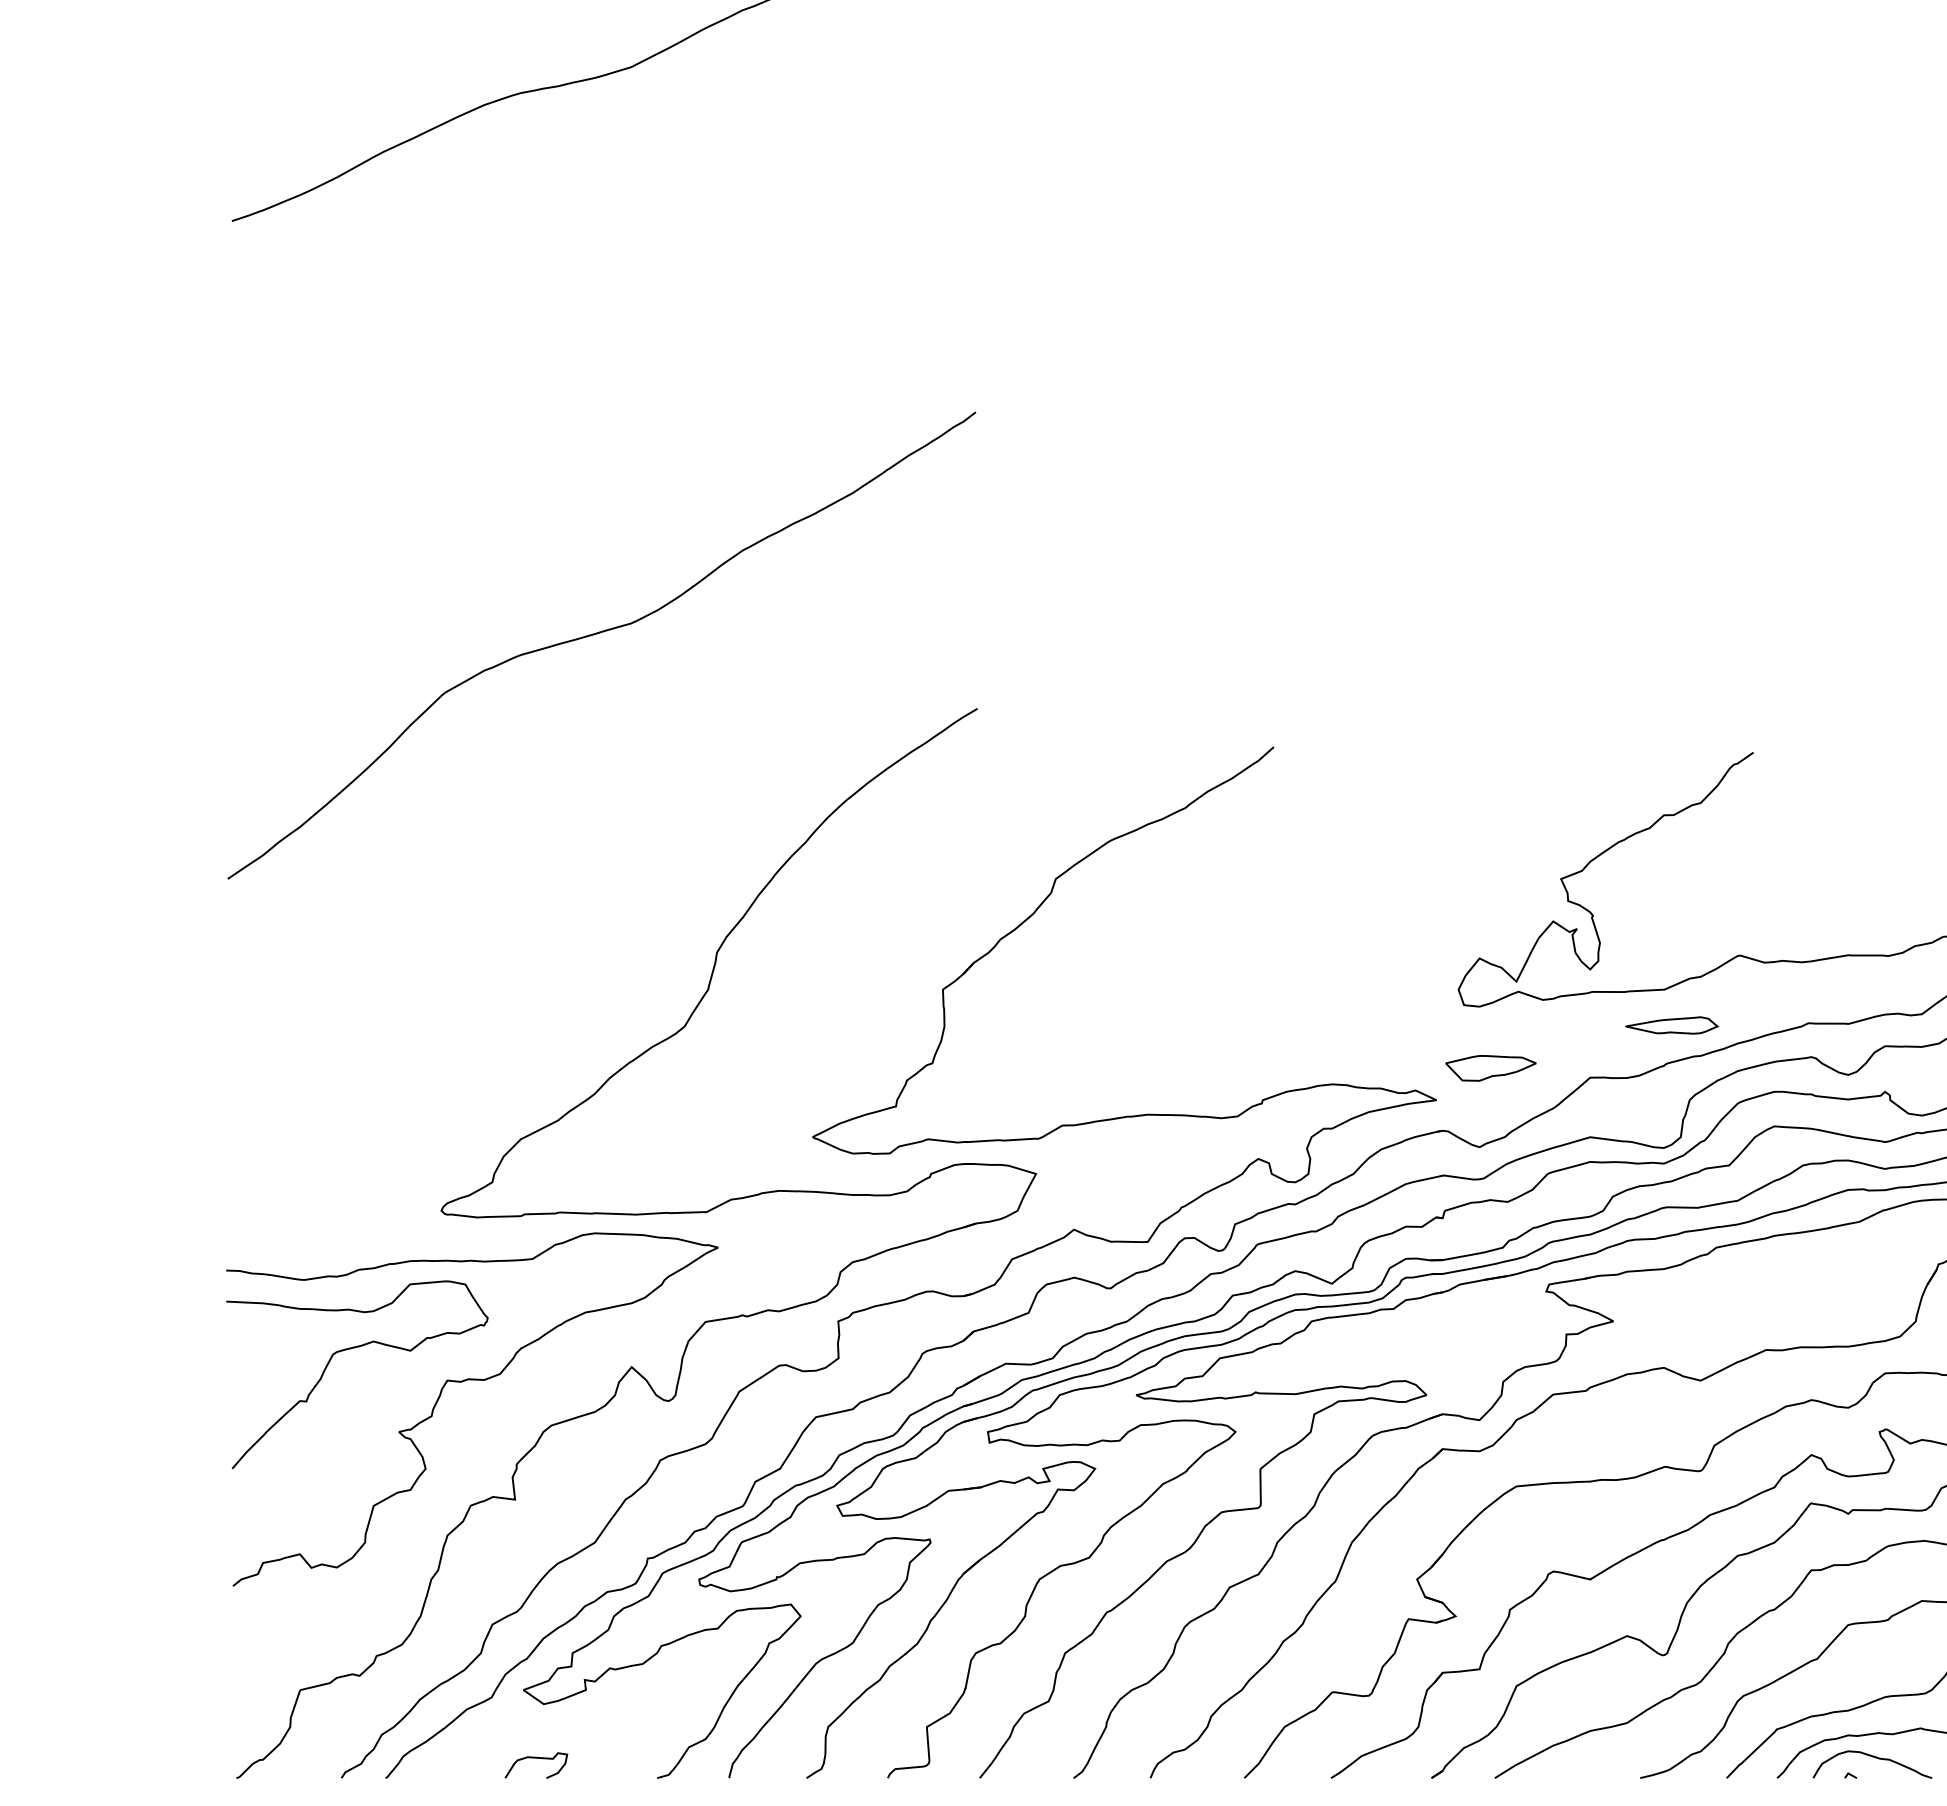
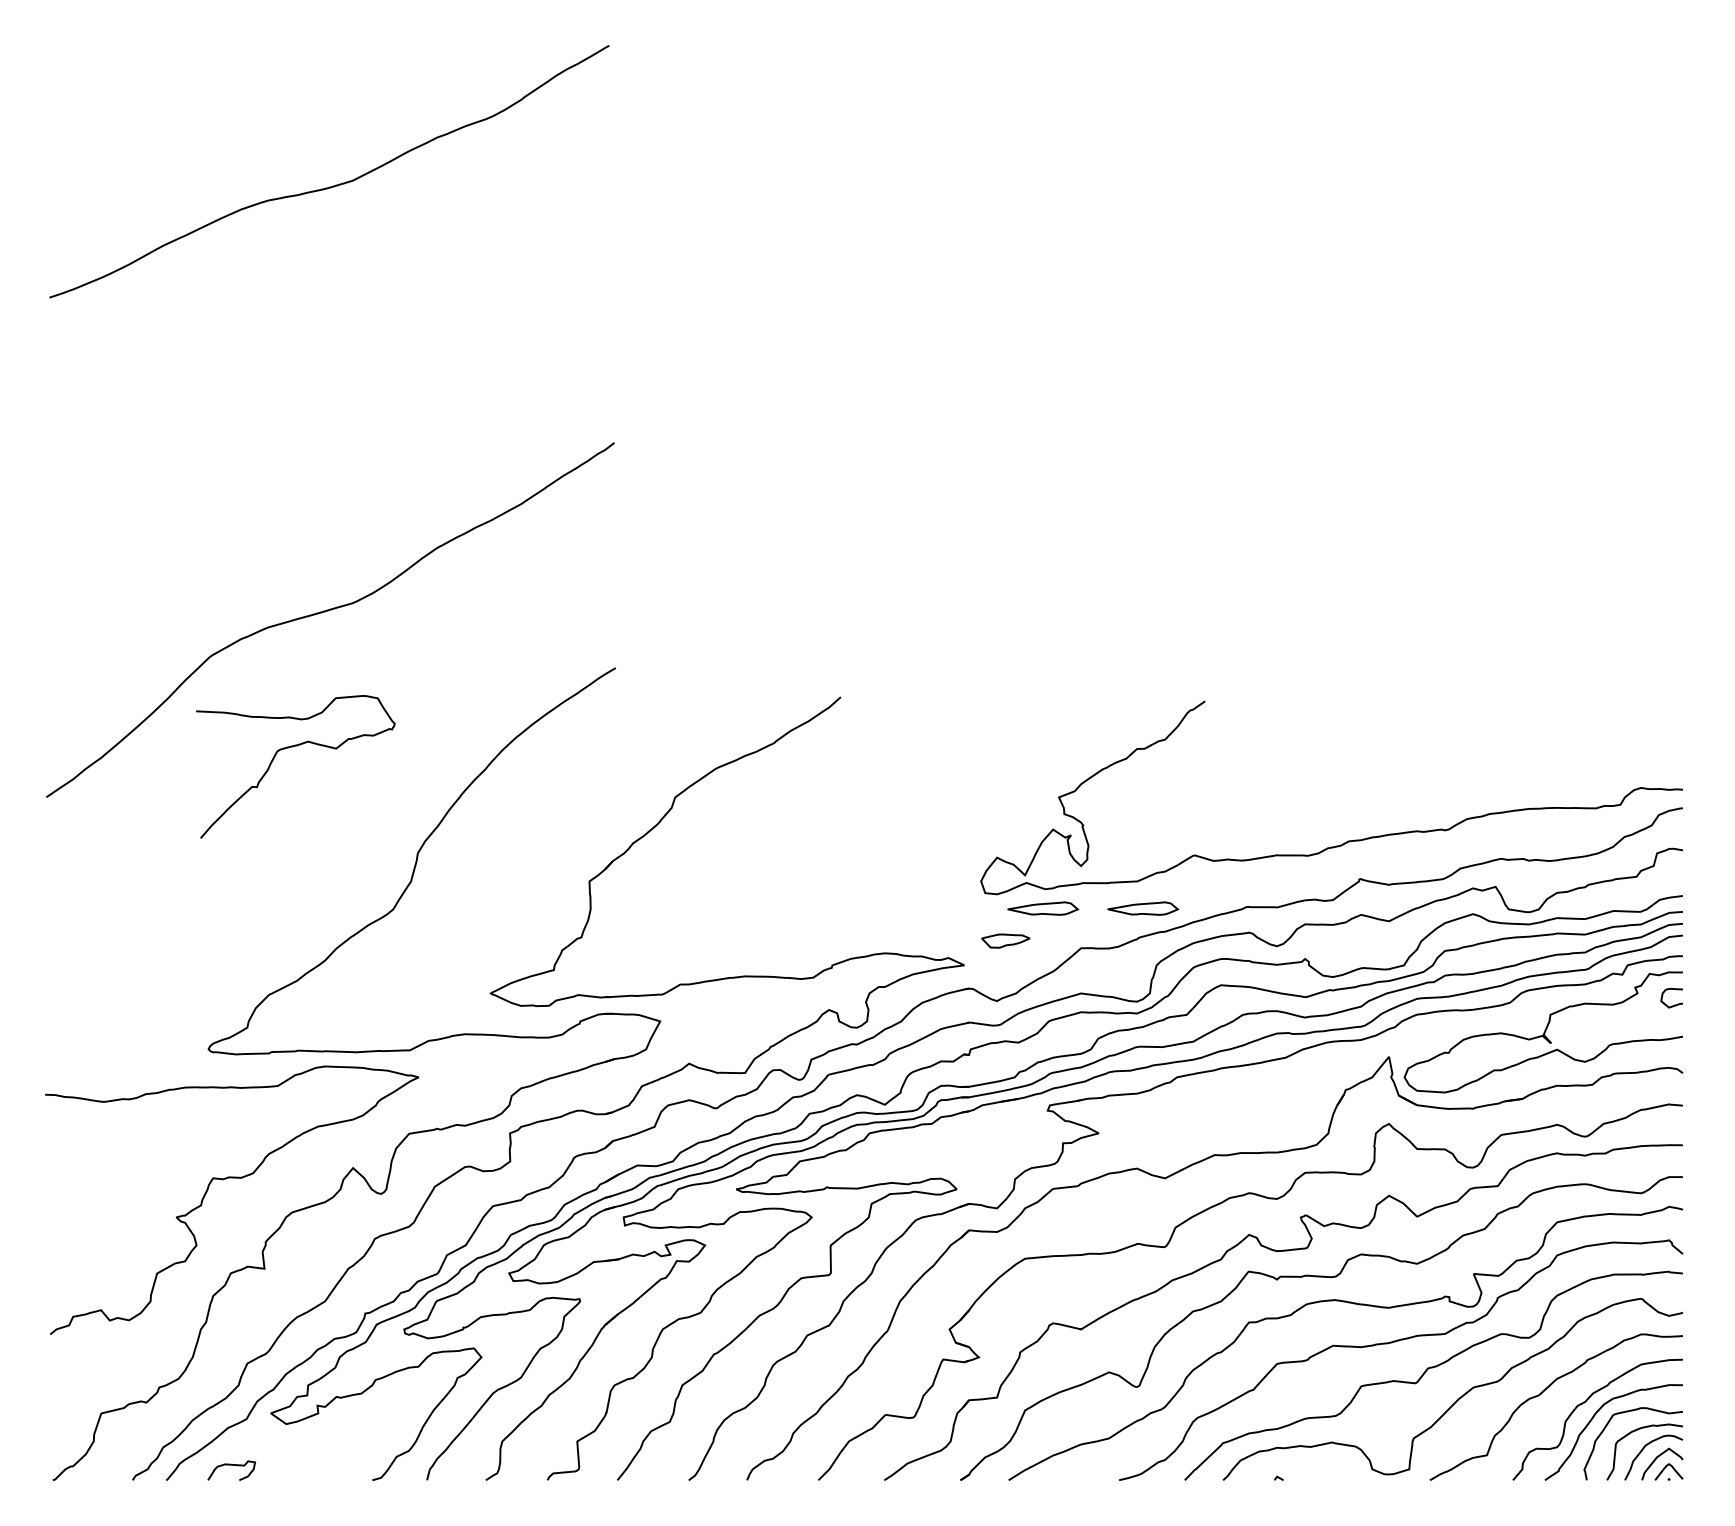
part: (1540, 1025) -> (1043, 908), added
part: (1490, 1067) -> (1005, 940), size x0.7
curve: (354, 1349) -> (293, 747), moved
curve: (536, 1758) -> (231, 1465), moved
curve: (1875, 1758) -> (1297, 1465), removed

